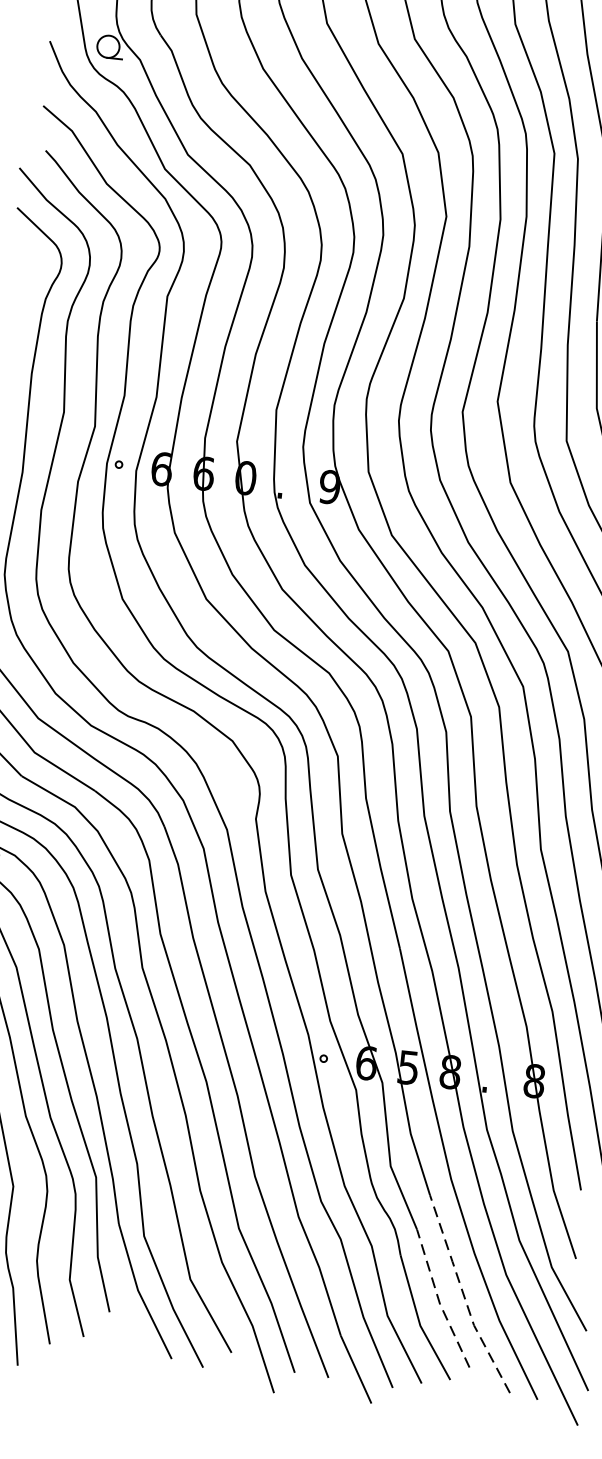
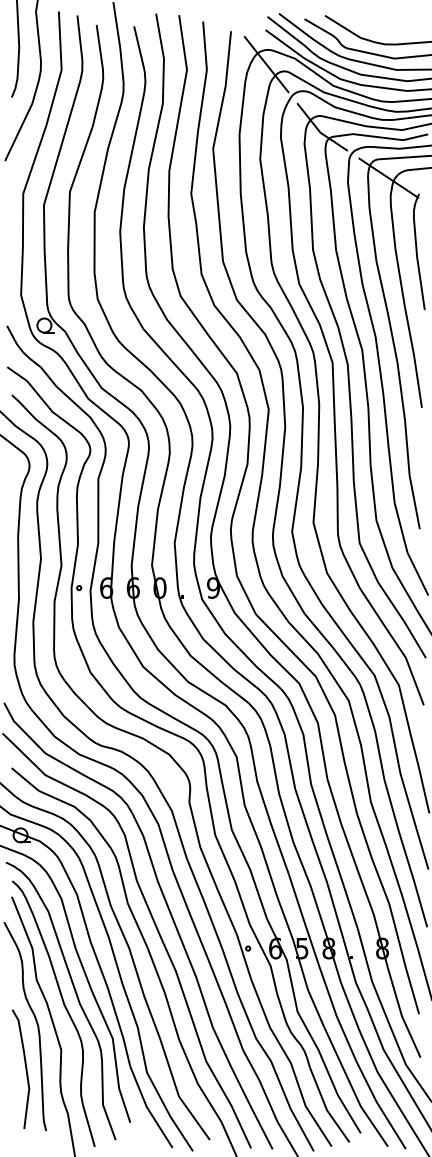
line: (463, 1295) -> (352, 1088), dashed -> solid
line: (439, 1301) -> (337, 1093), dashed -> solid

